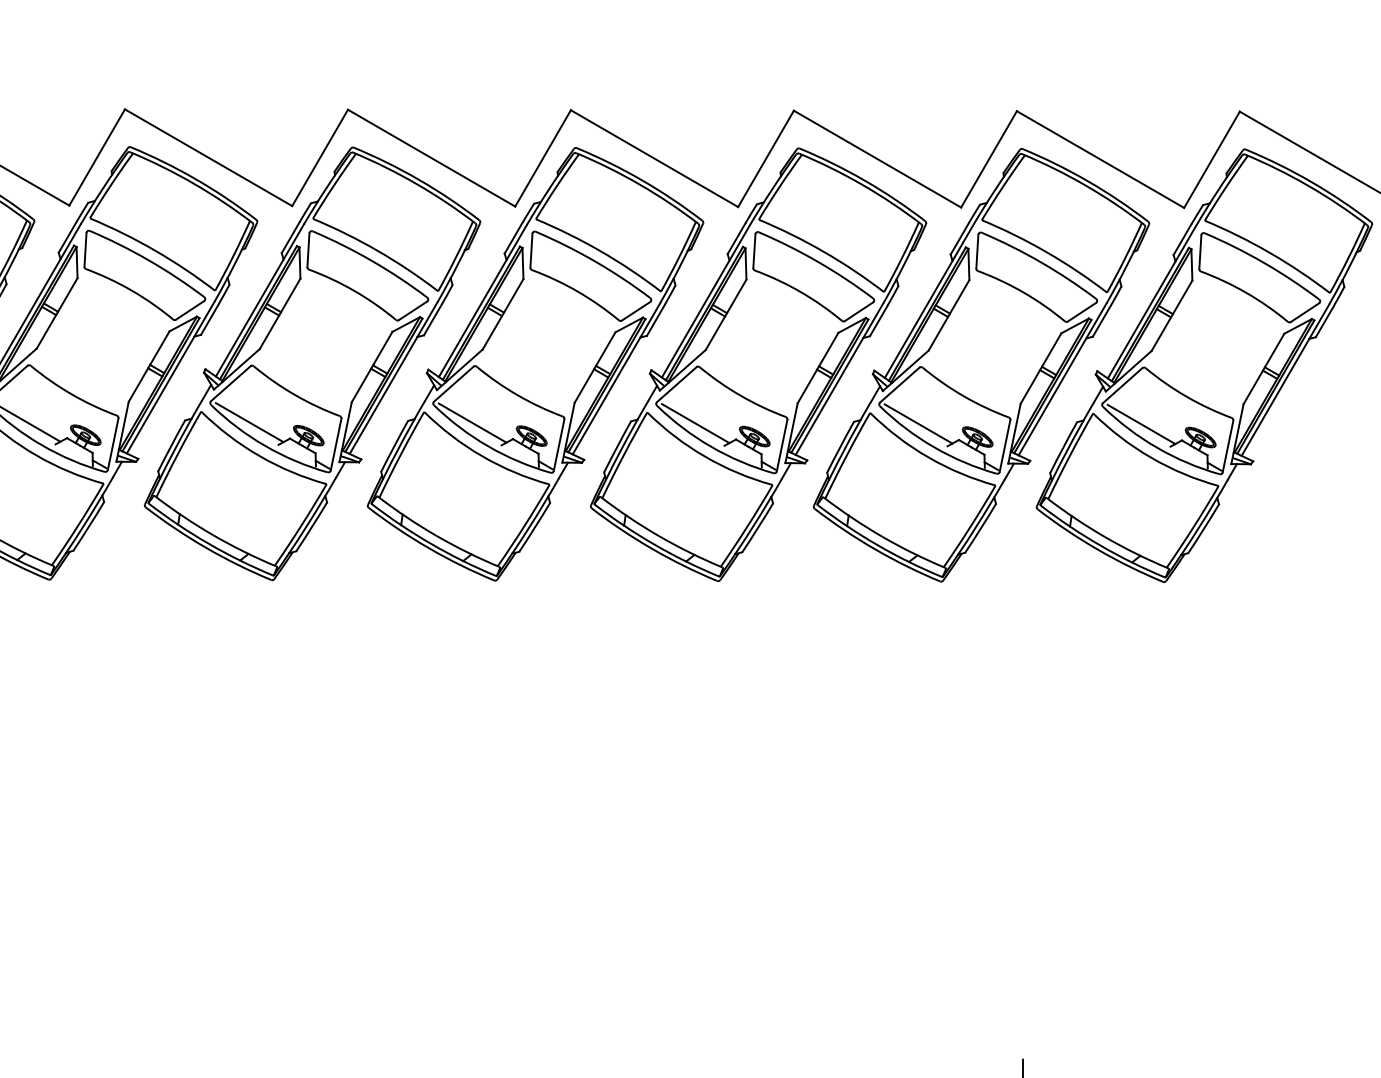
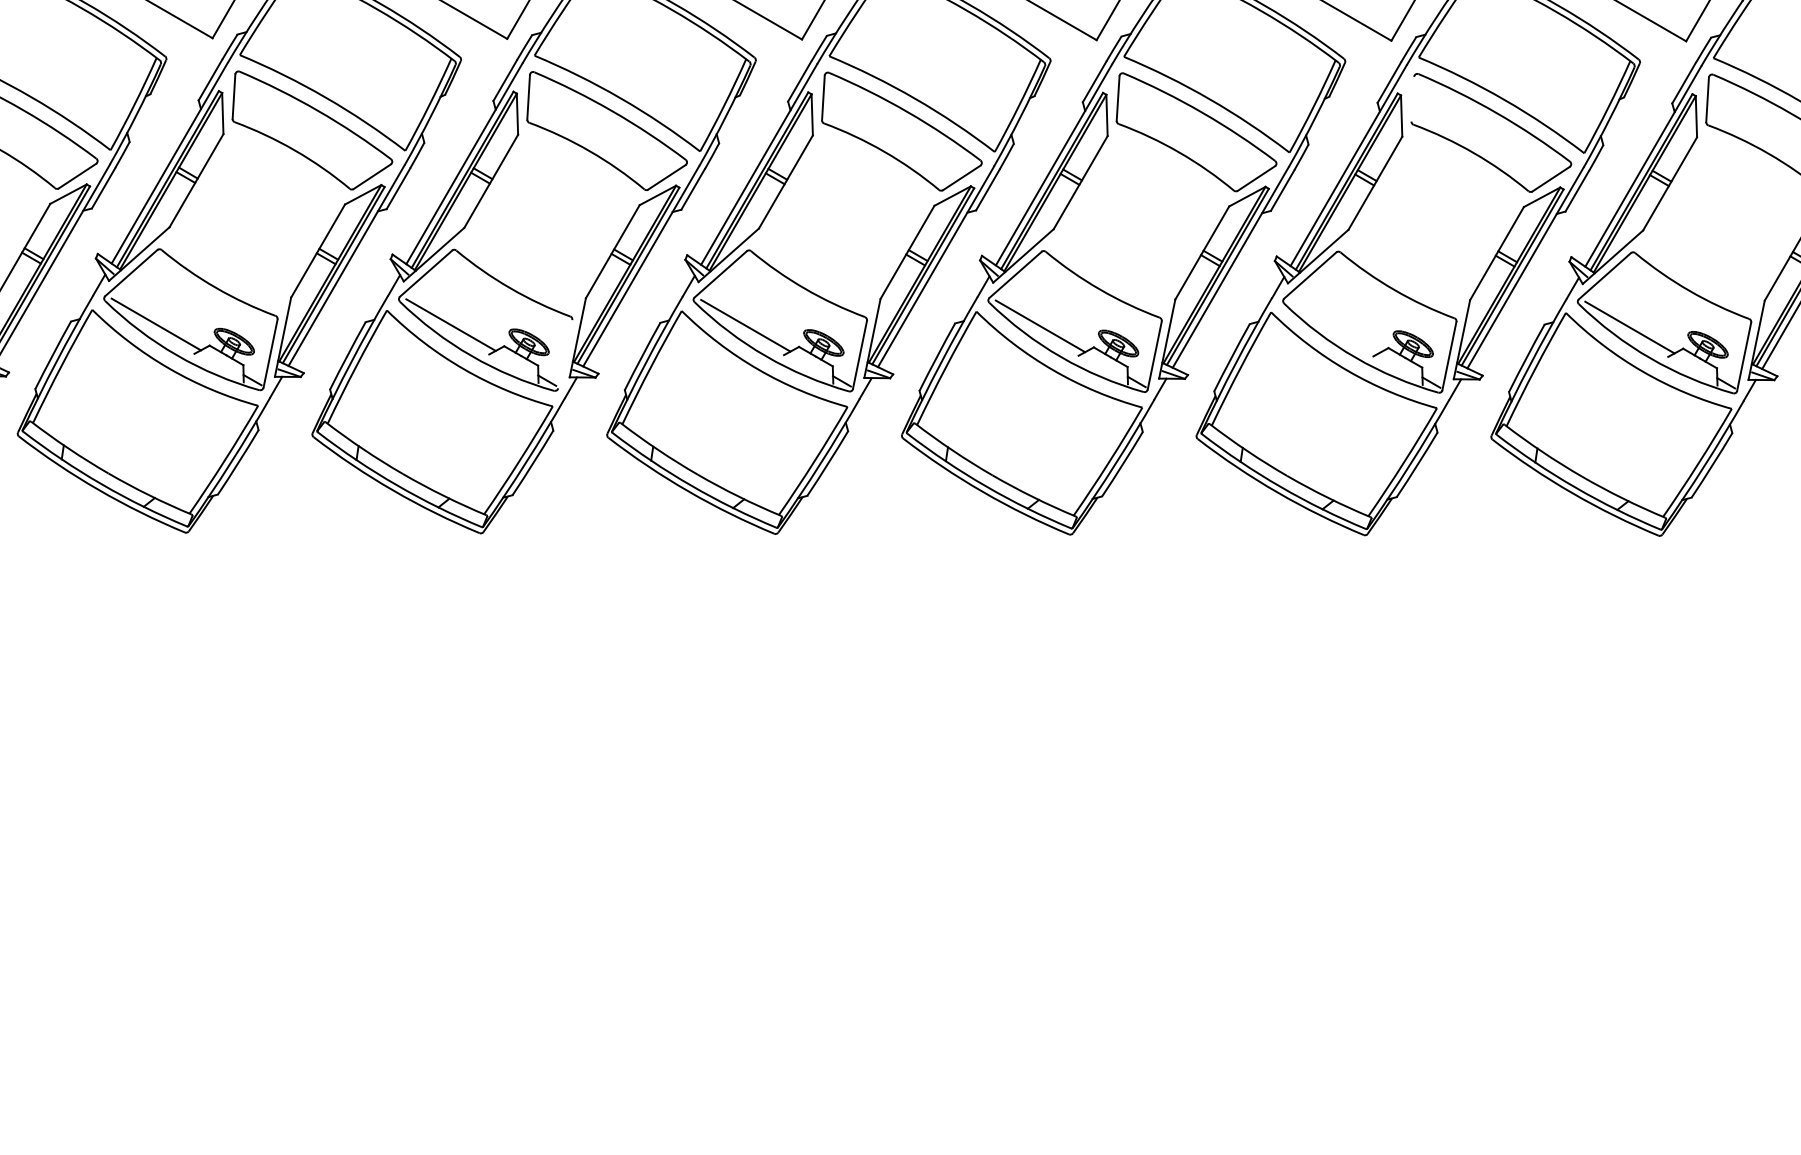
line: (977, 251) -> (1413, 98), removed
line: (918, 423) -> (1335, 326), removed
line: (335, 444) -> (564, 354), removed

